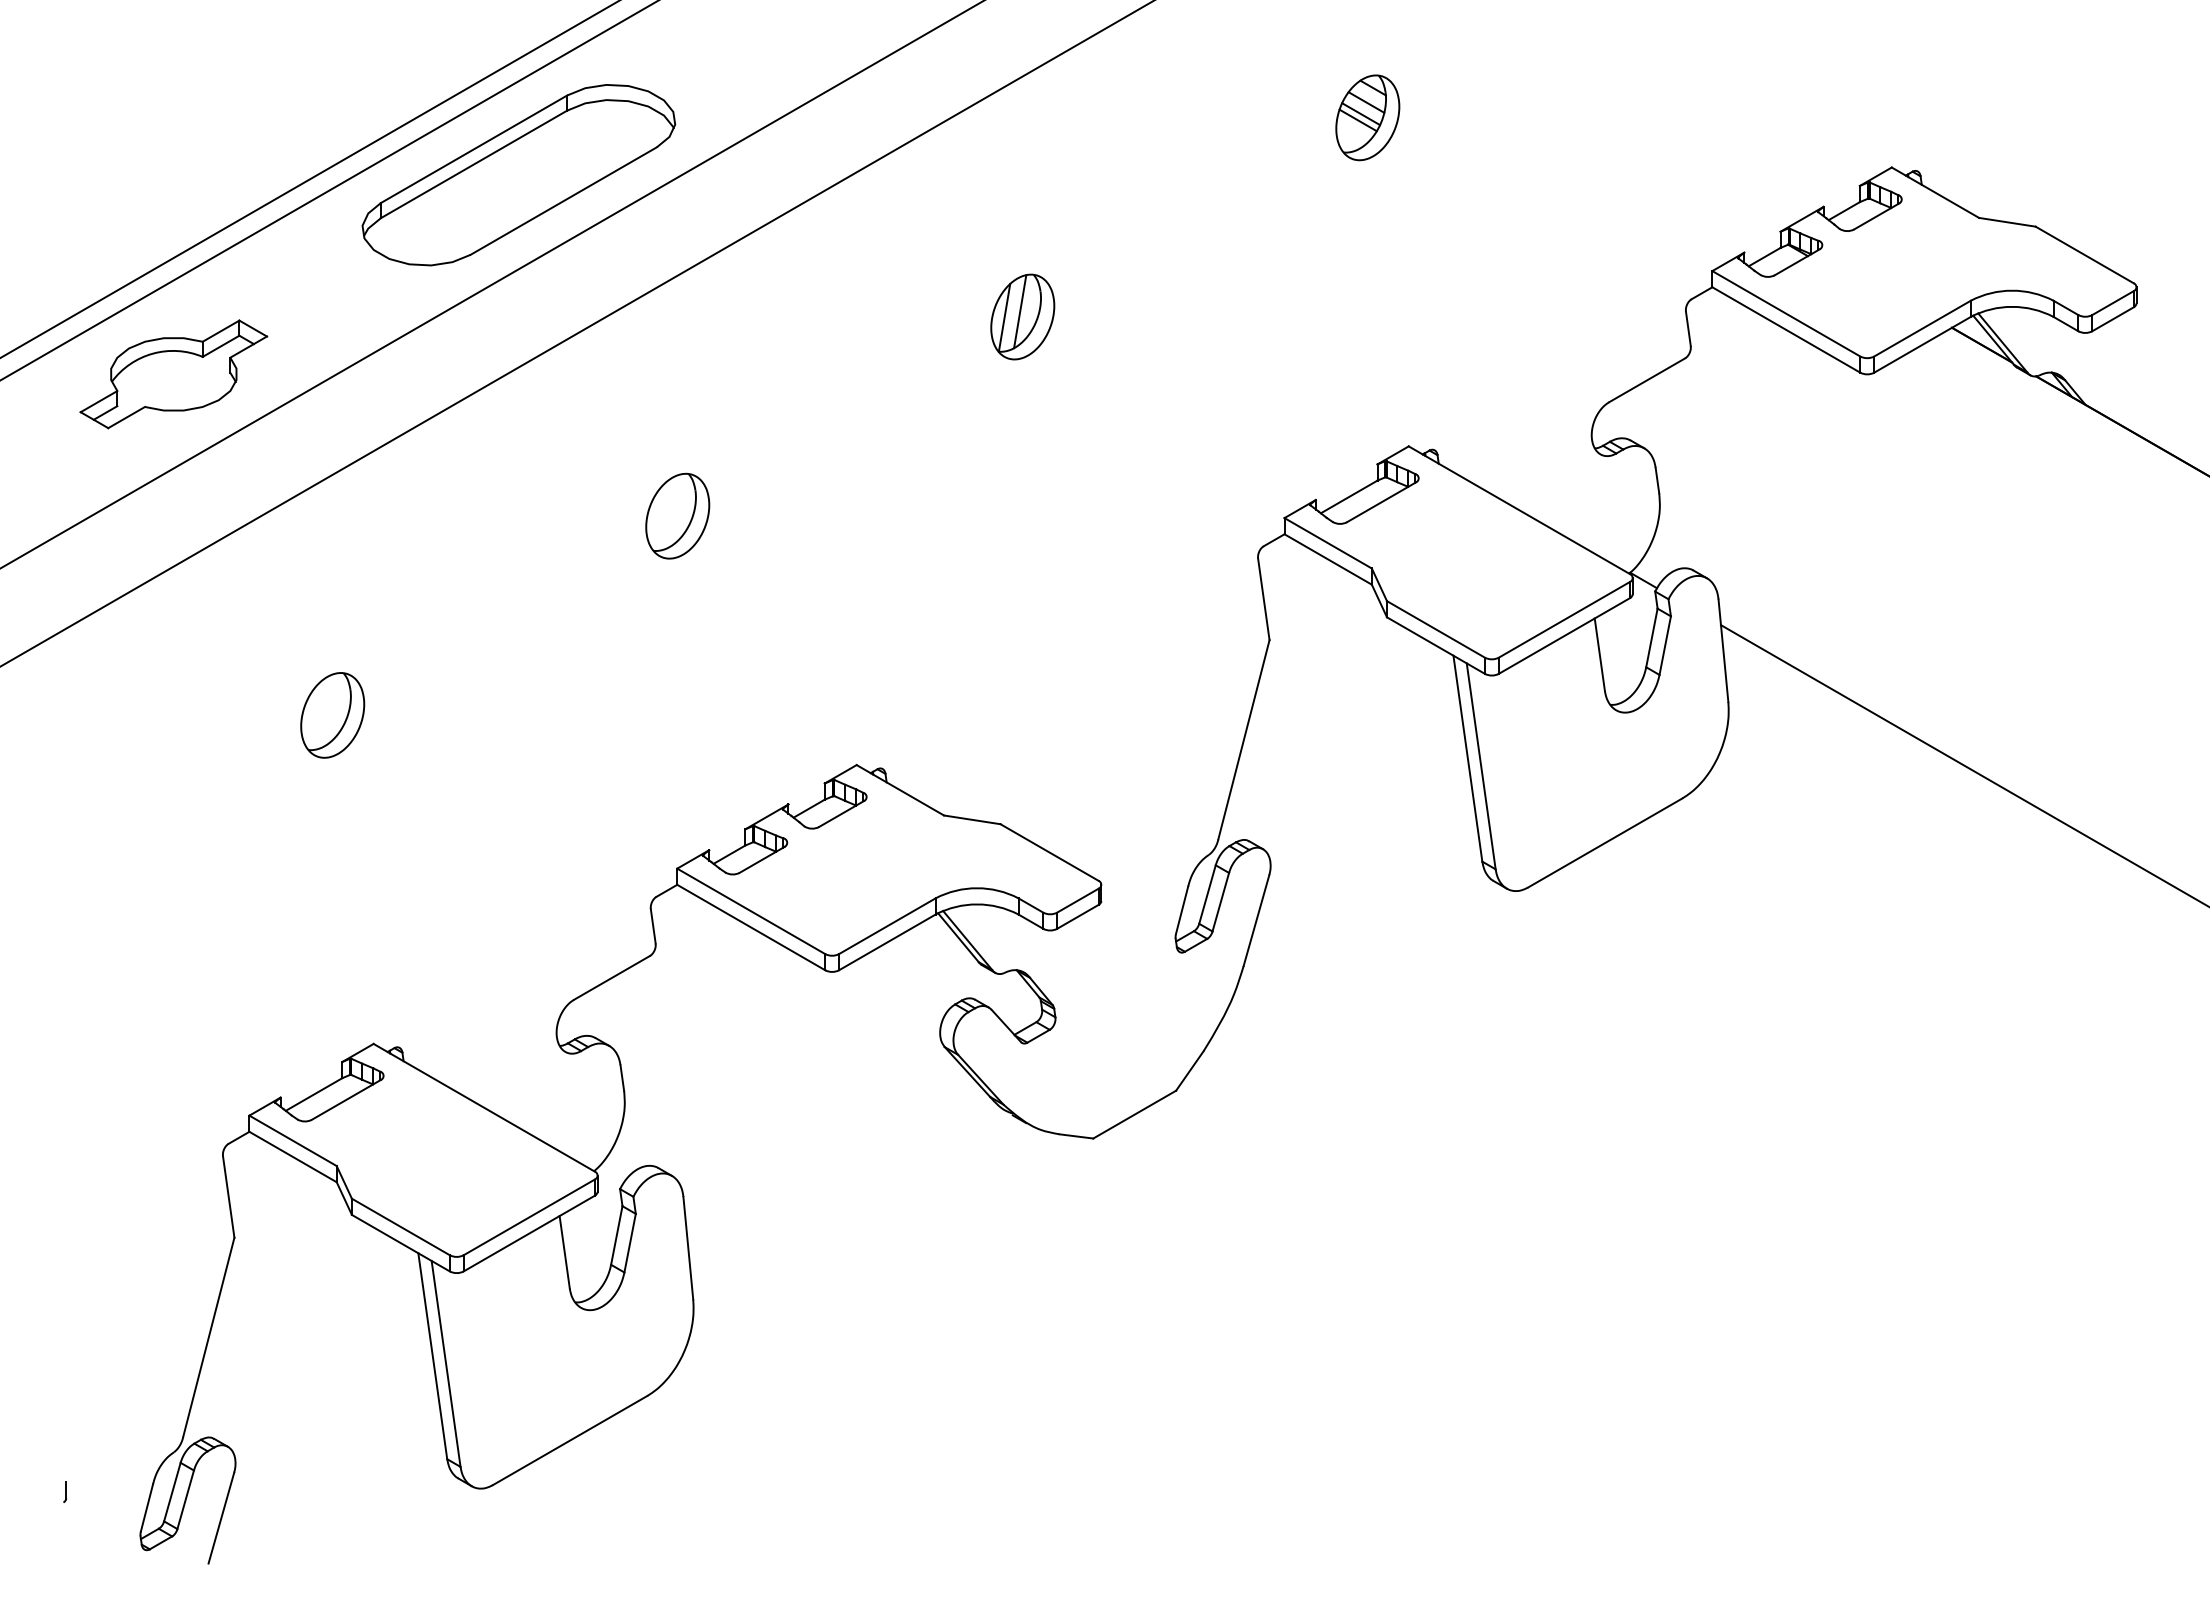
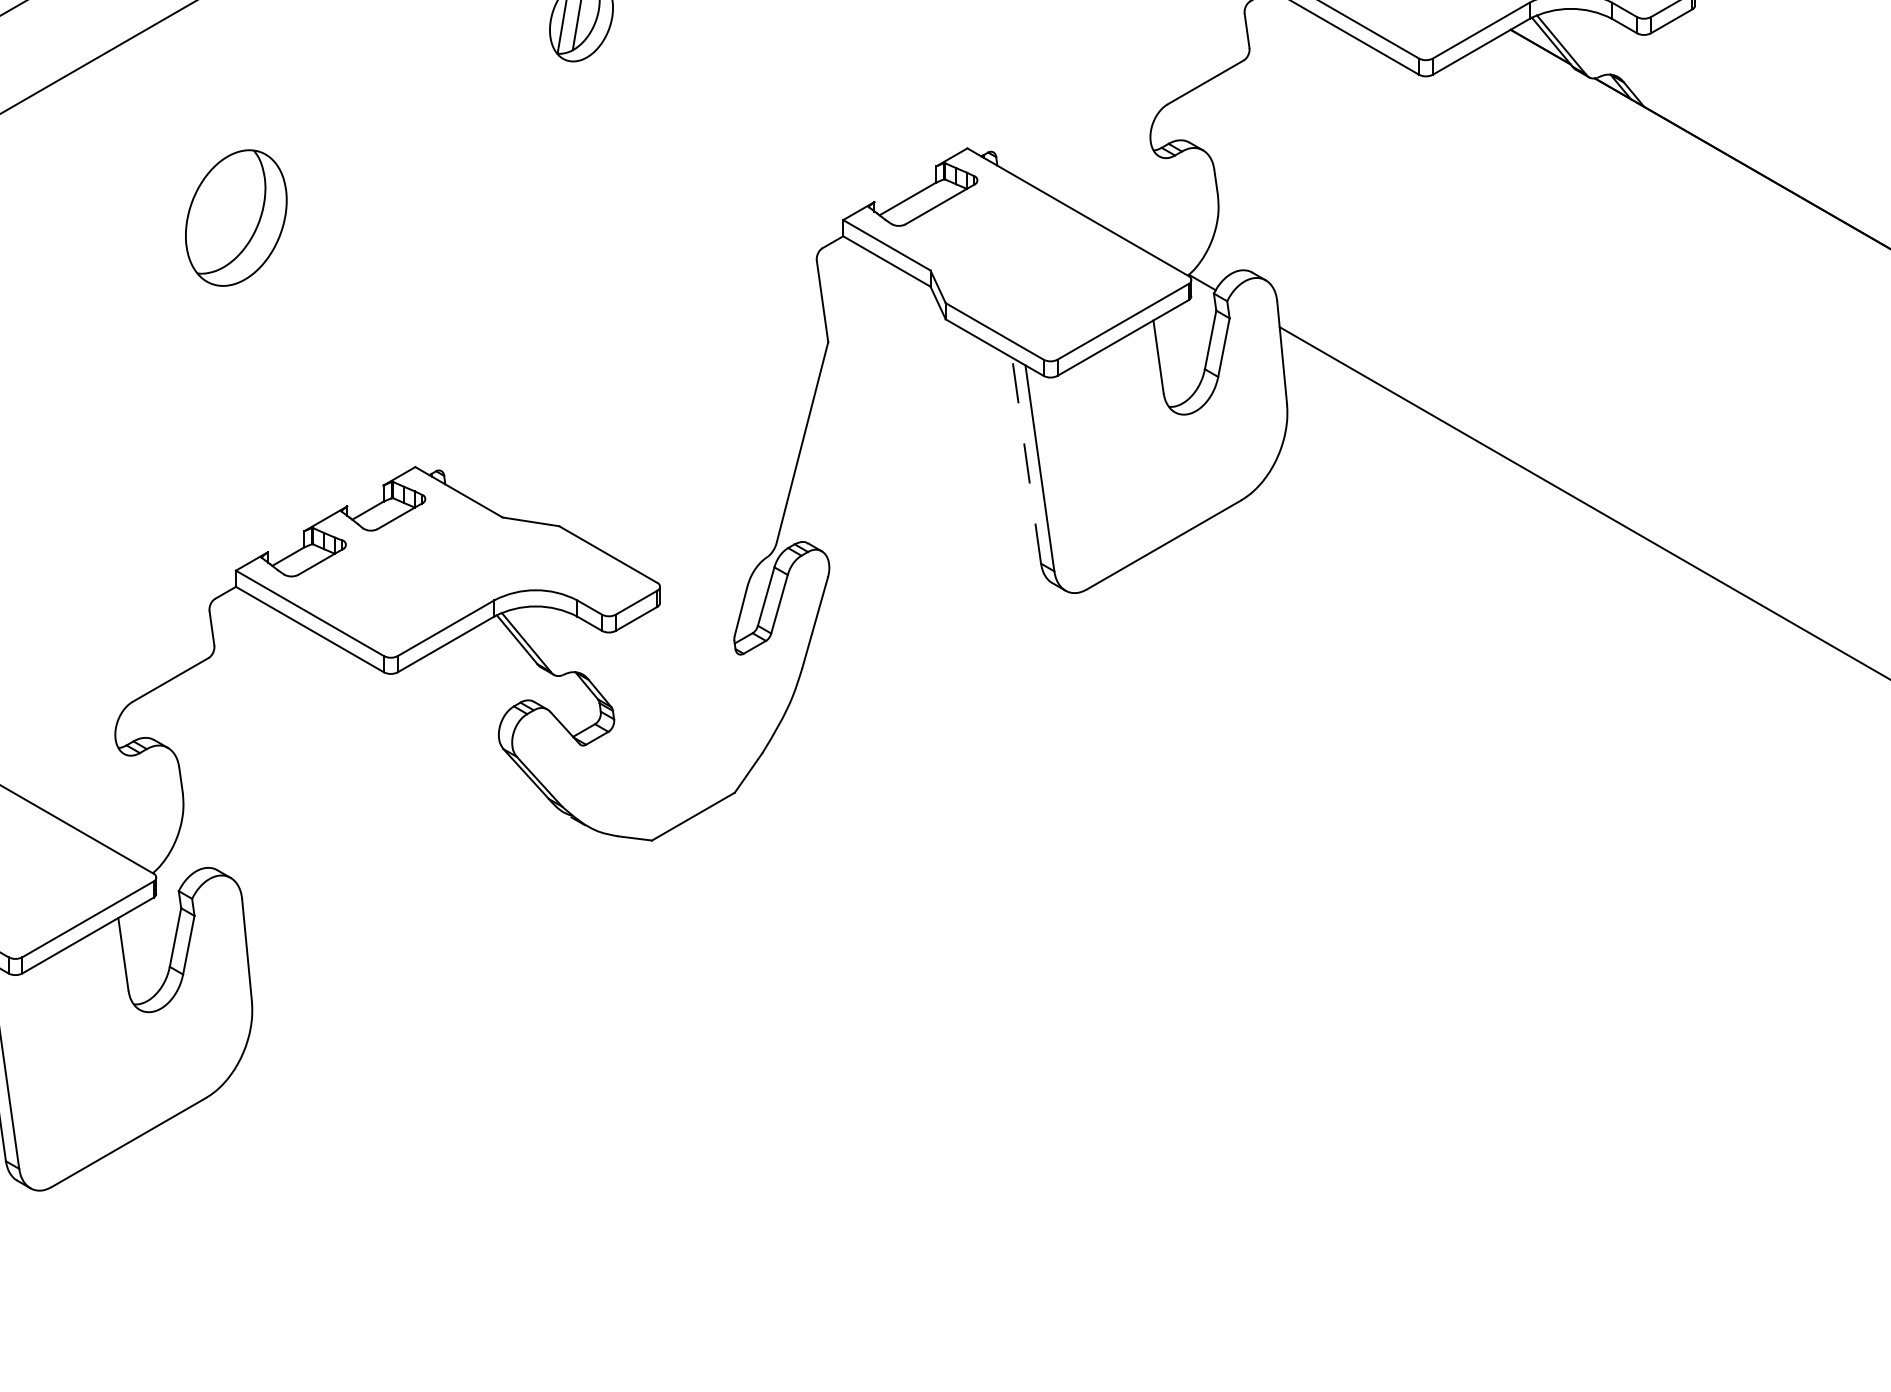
part: (677, 516) -> (236, 218), size x1.6
line: (1467, 758) -> (1026, 460), solid -> dashed

